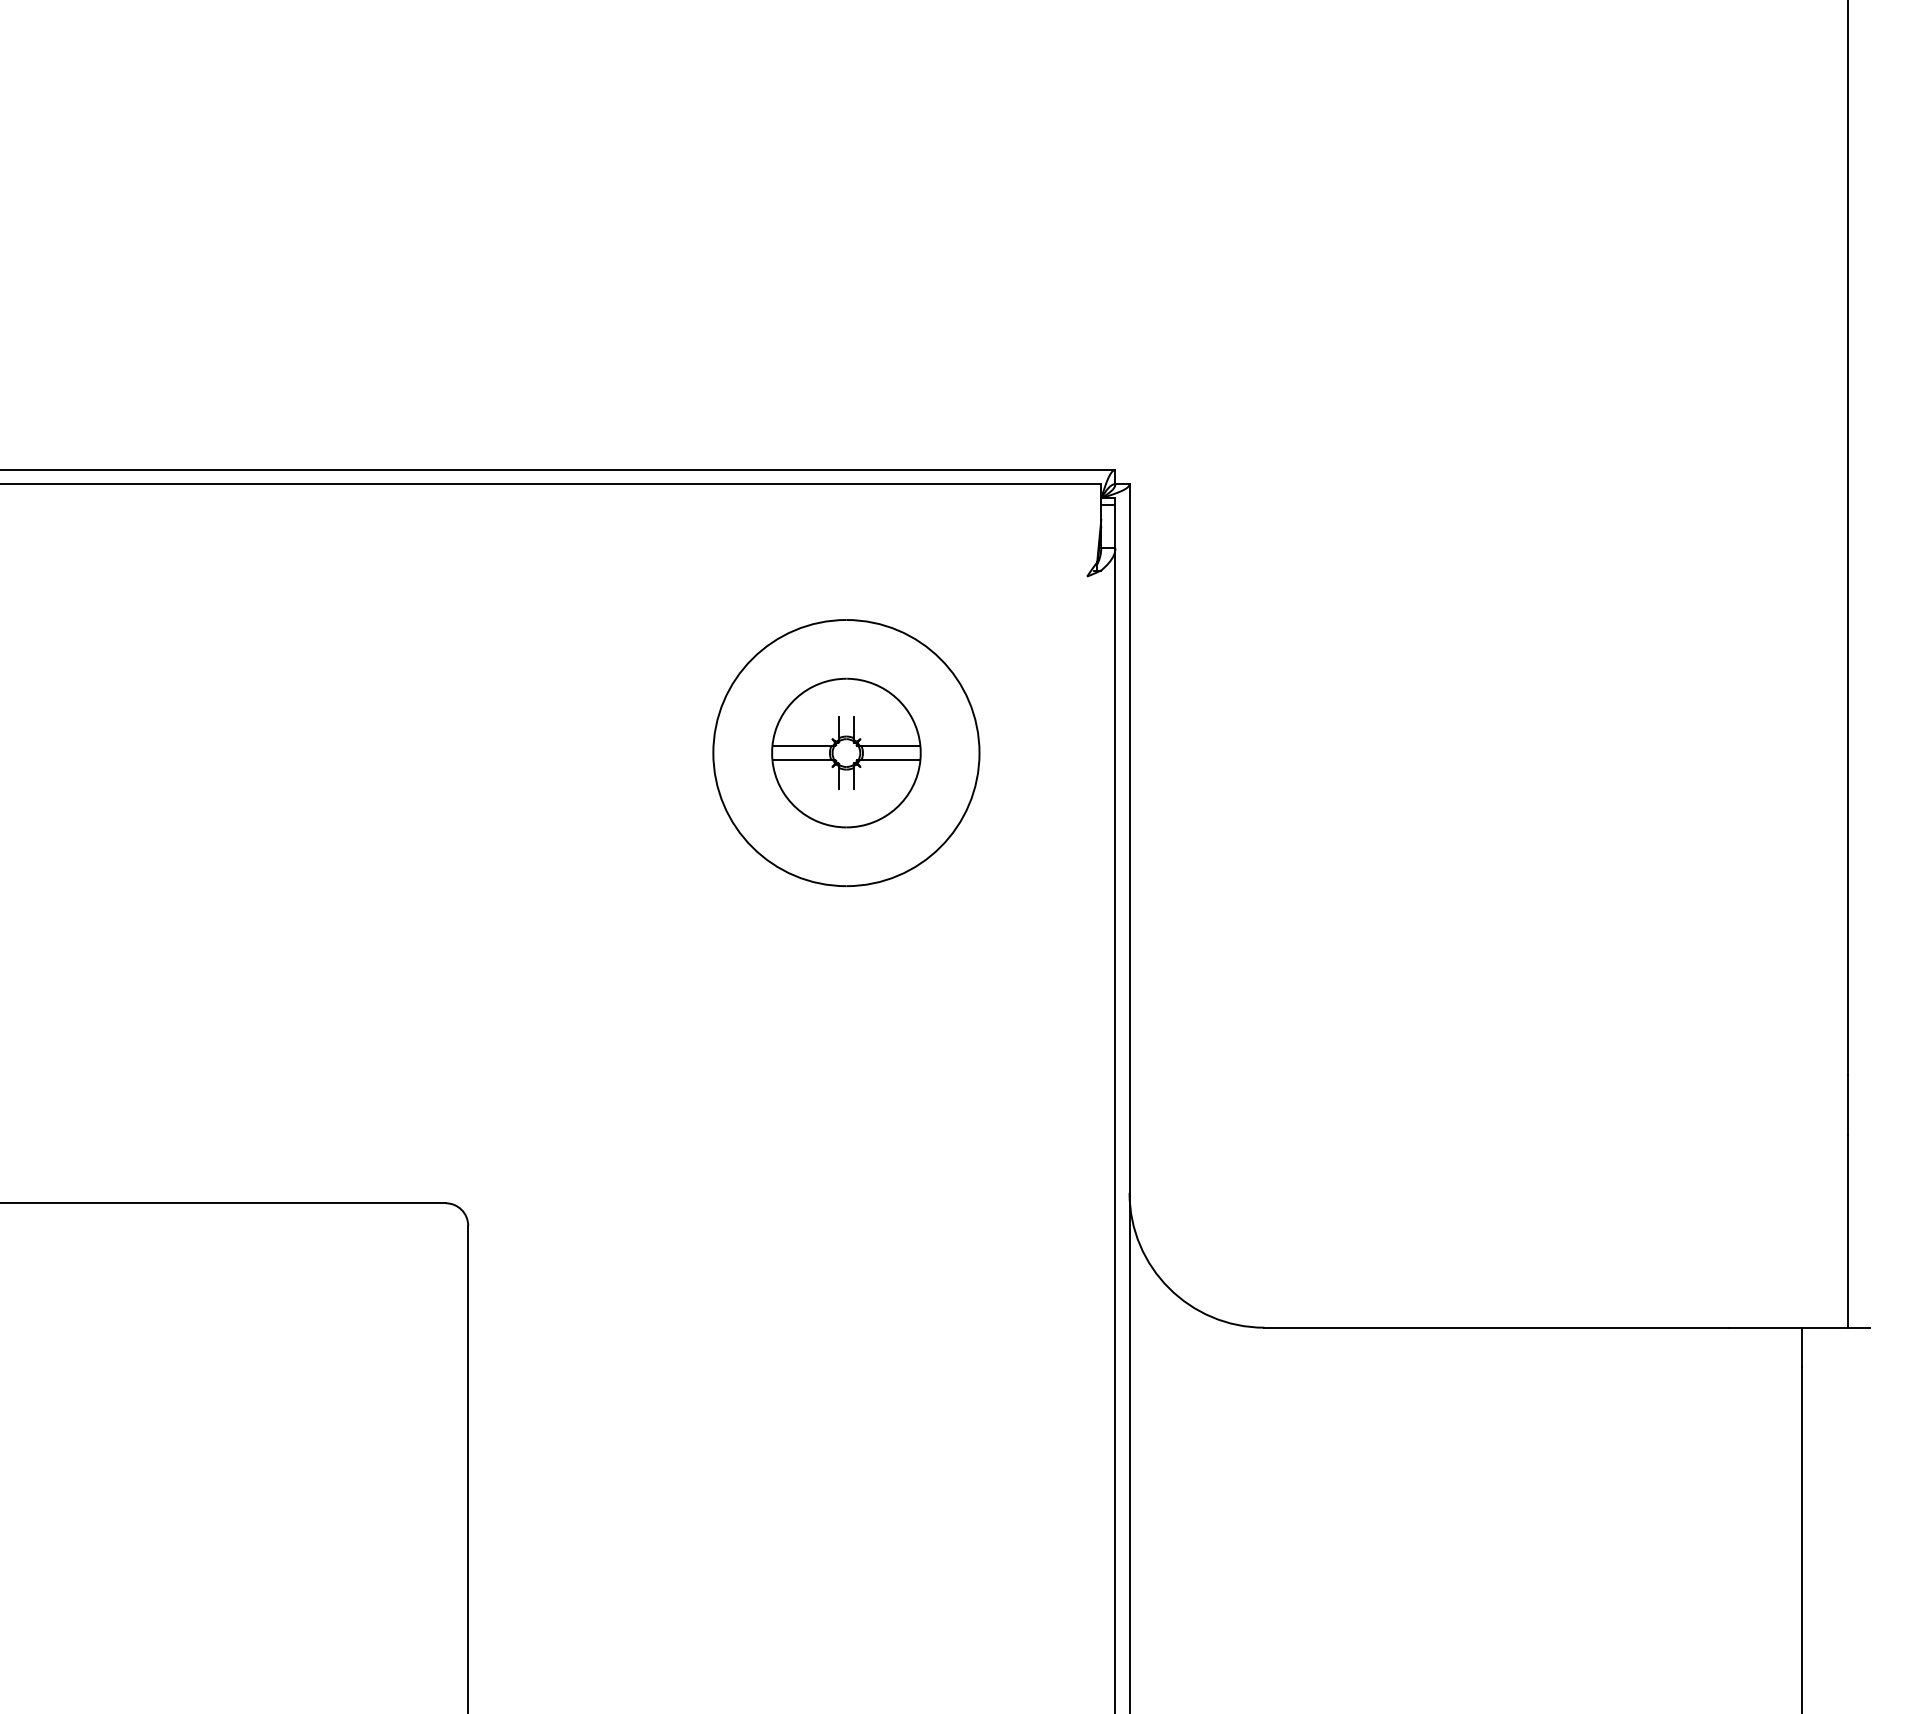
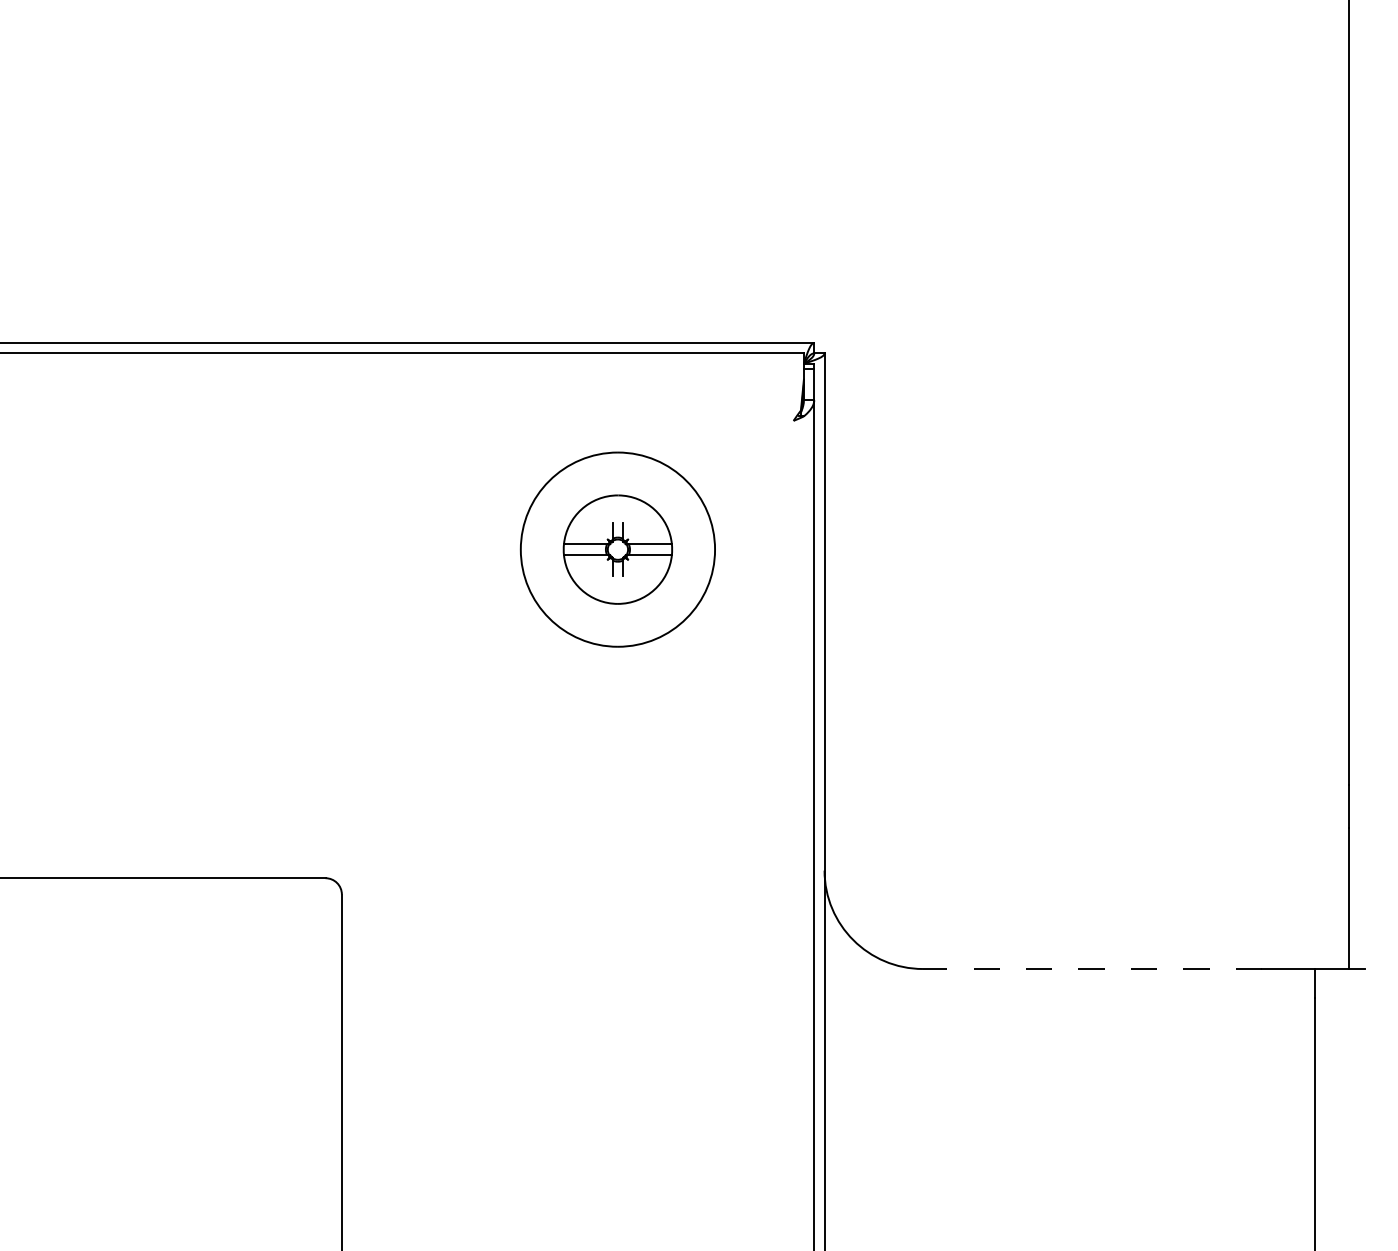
line: (1496, 1327) -> (1092, 968), solid -> dashed

